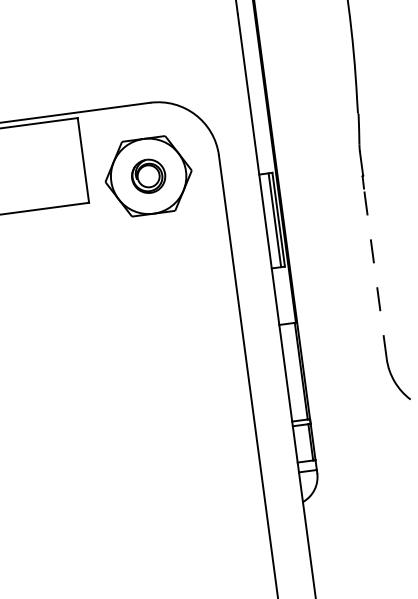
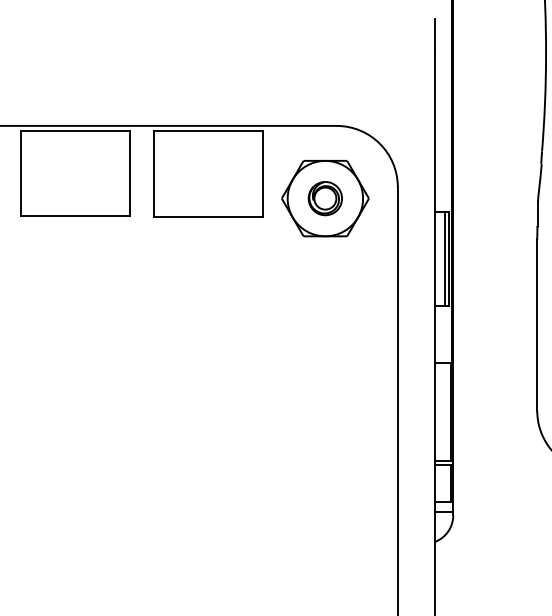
line: (375, 274) -> (537, 325), dashed -> solid

